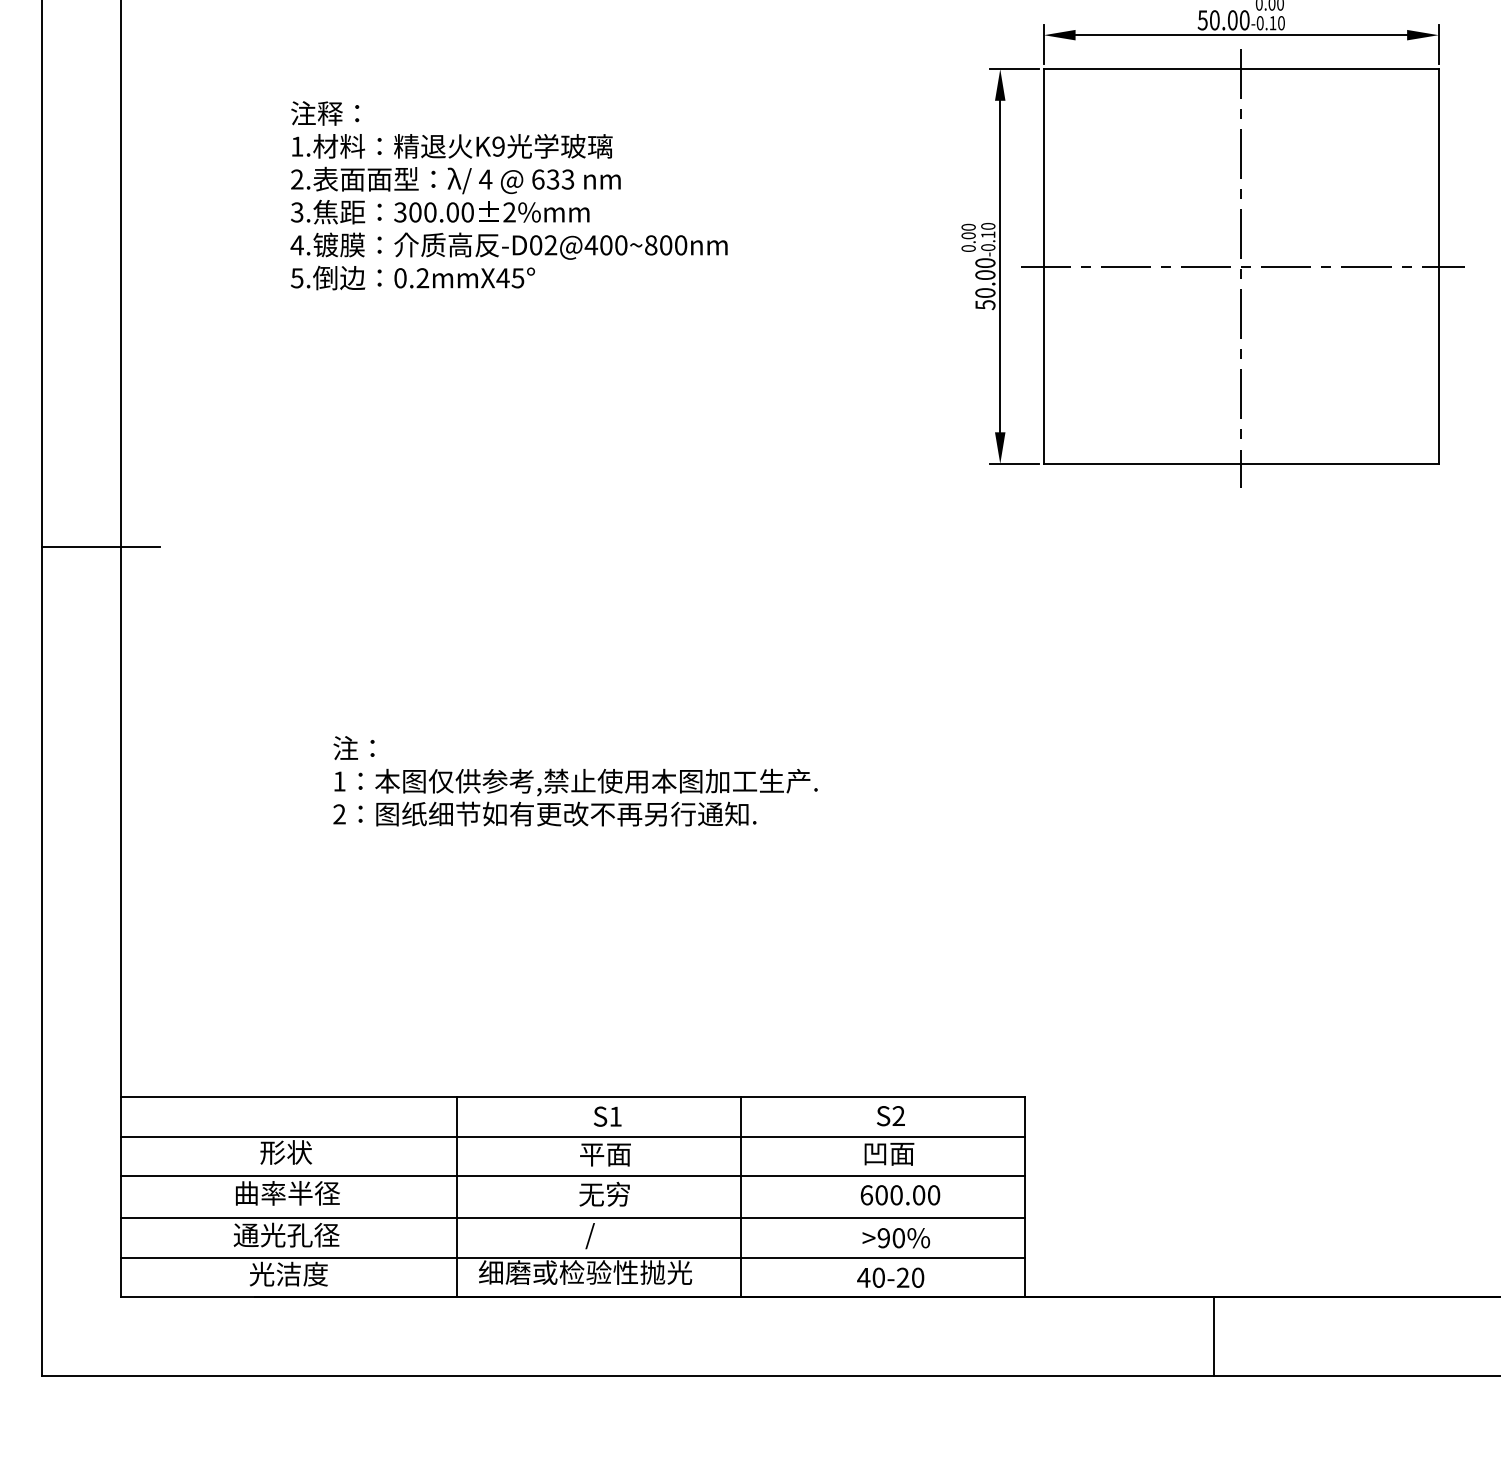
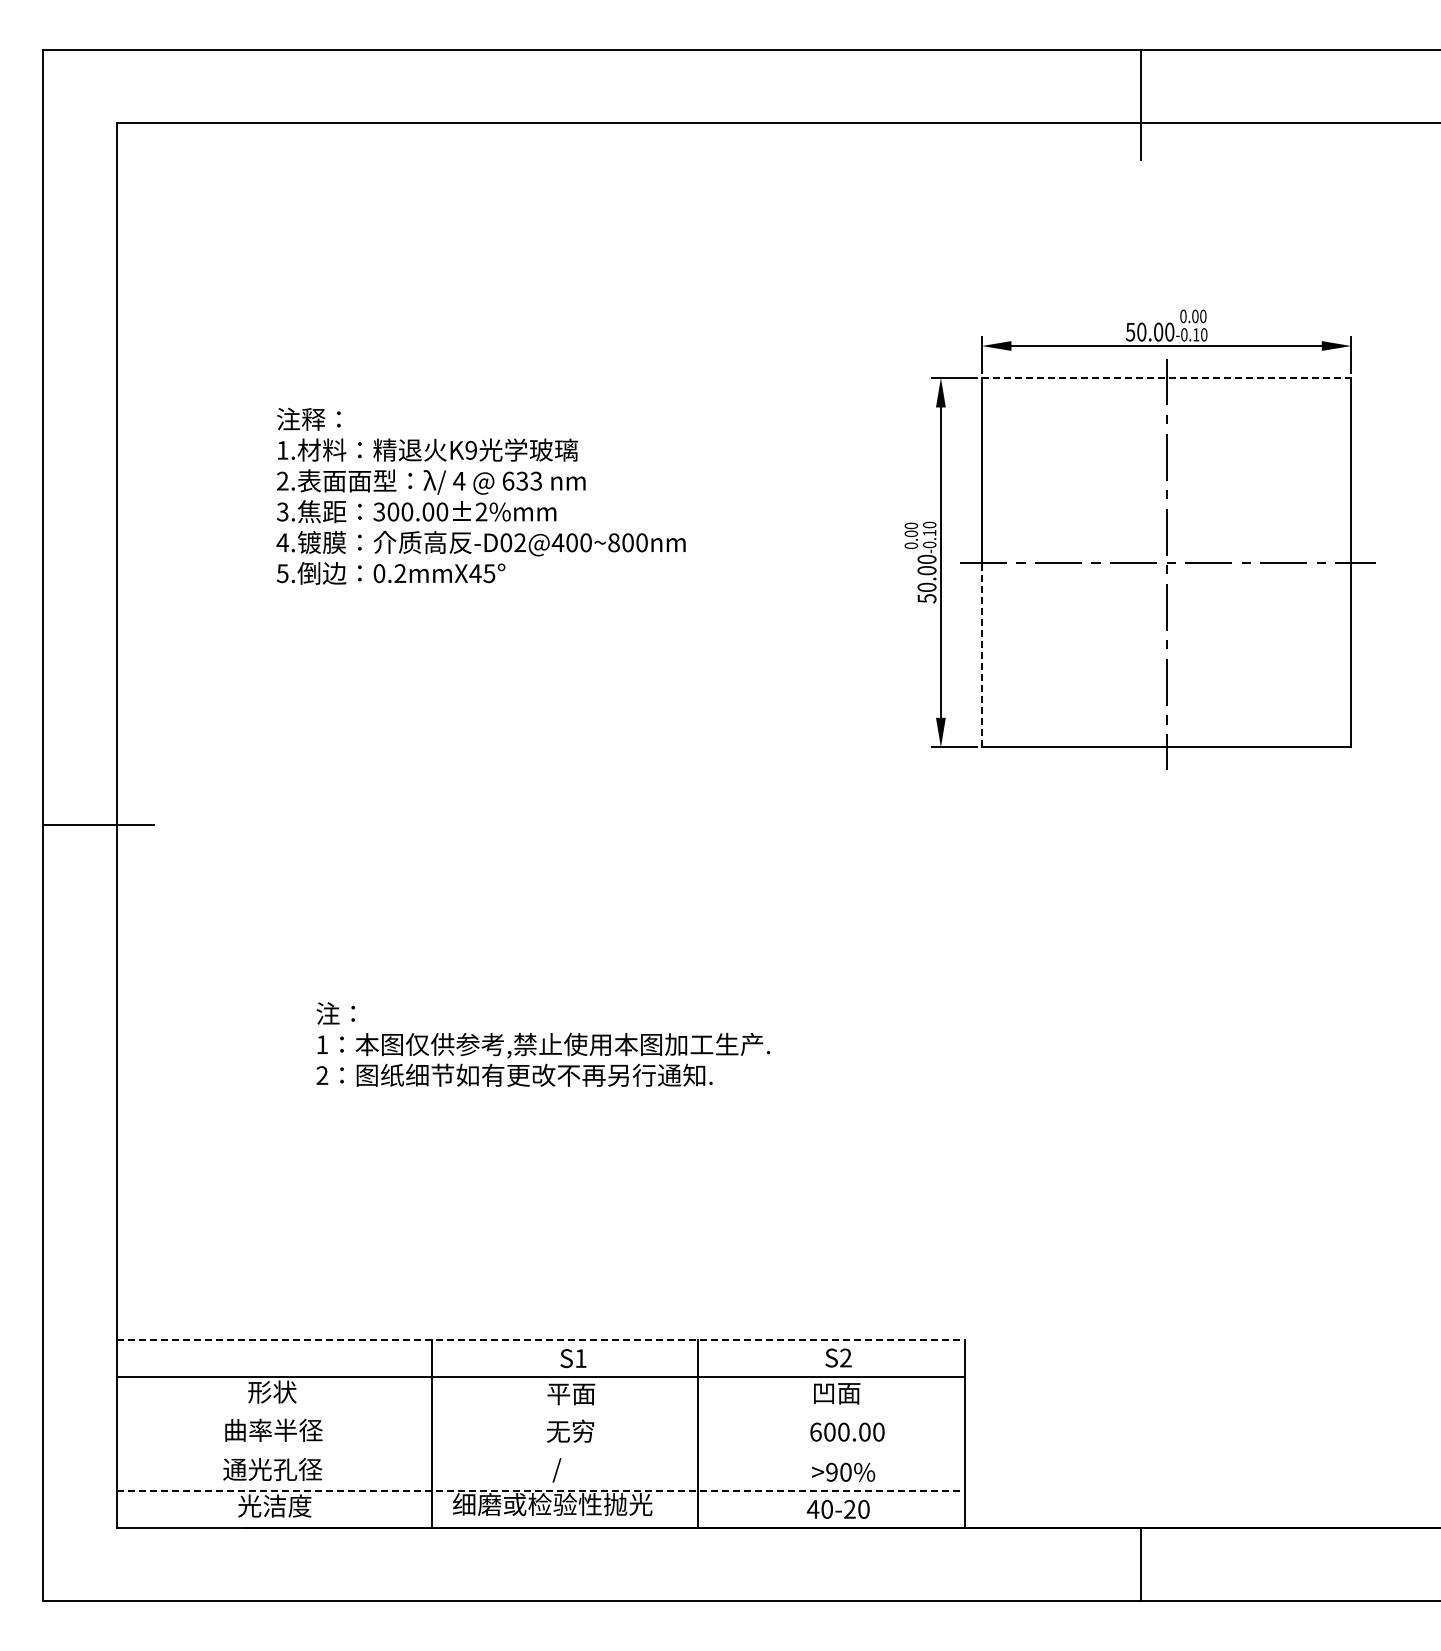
line: (1241, 68) -> (1166, 377), solid -> dashed
line: (1043, 364) -> (981, 654), solid -> dashed
line: (572, 1097) -> (540, 1340), solid -> dashed
line: (572, 1175) -> (540, 1413), removed
line: (572, 1218) -> (540, 1453), removed
line: (572, 1257) -> (540, 1490), solid -> dashed

